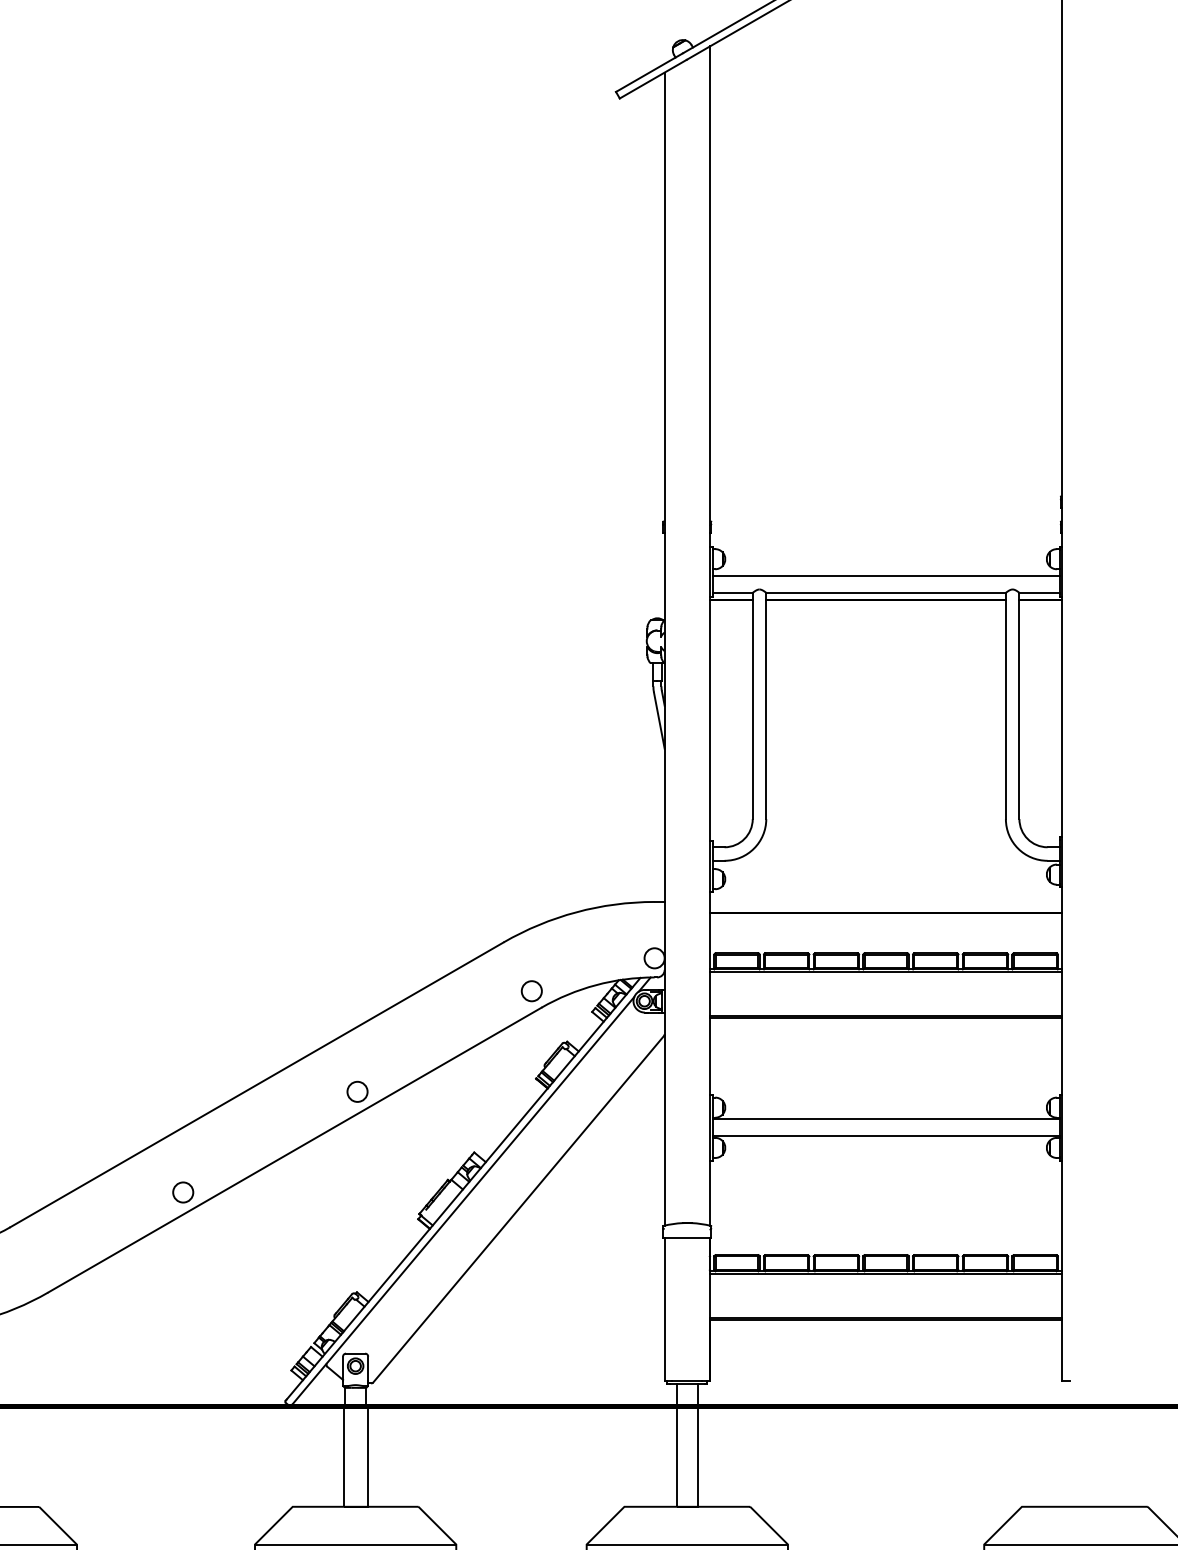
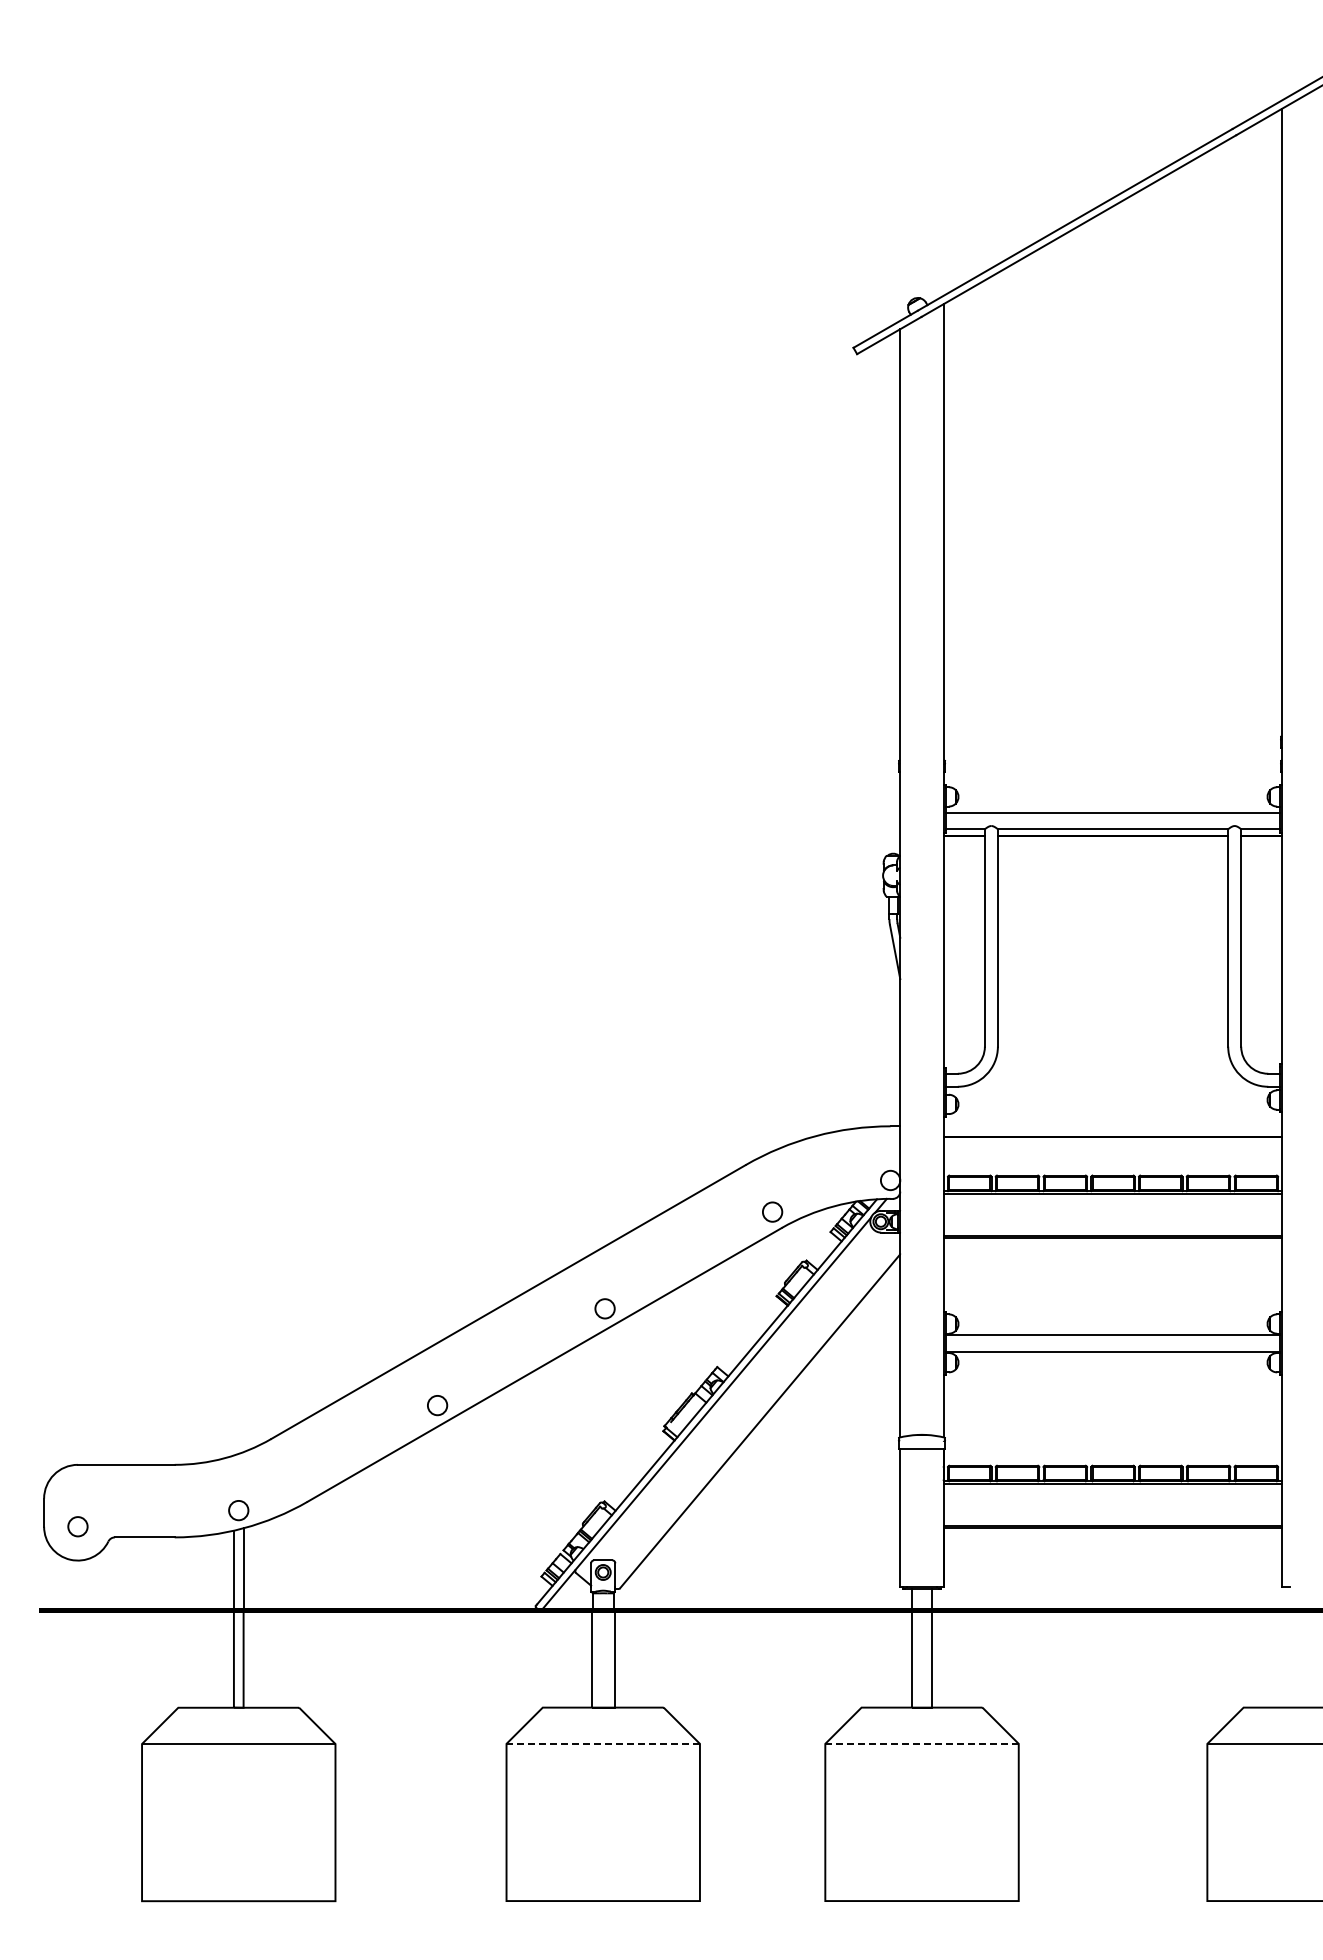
line: (355, 1544) -> (603, 1743), solid -> dashed
line: (687, 1544) -> (922, 1743), solid -> dashed

